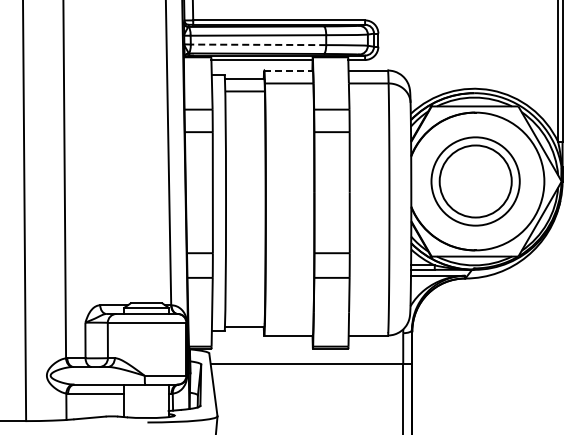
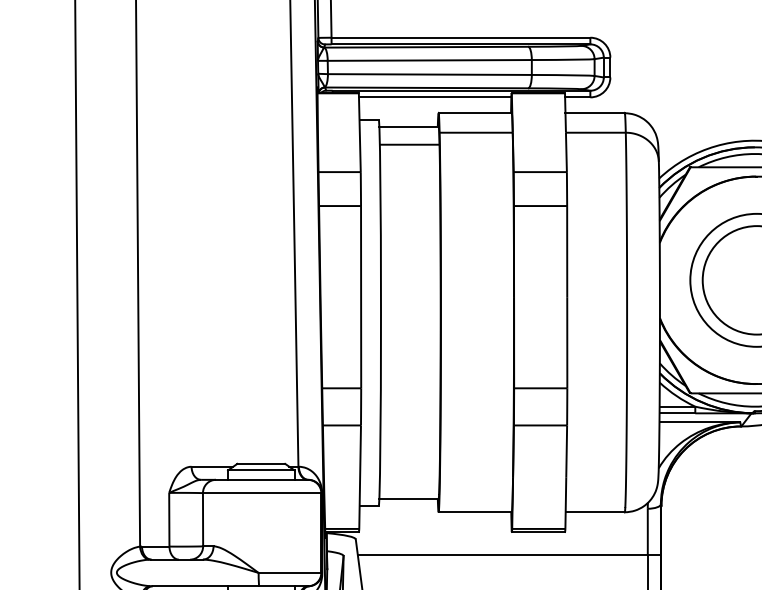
line: (258, 44) -> (429, 74), dashed -> solid
line: (289, 70) -> (476, 113), dashed -> solid

